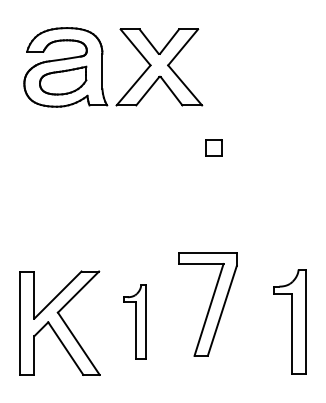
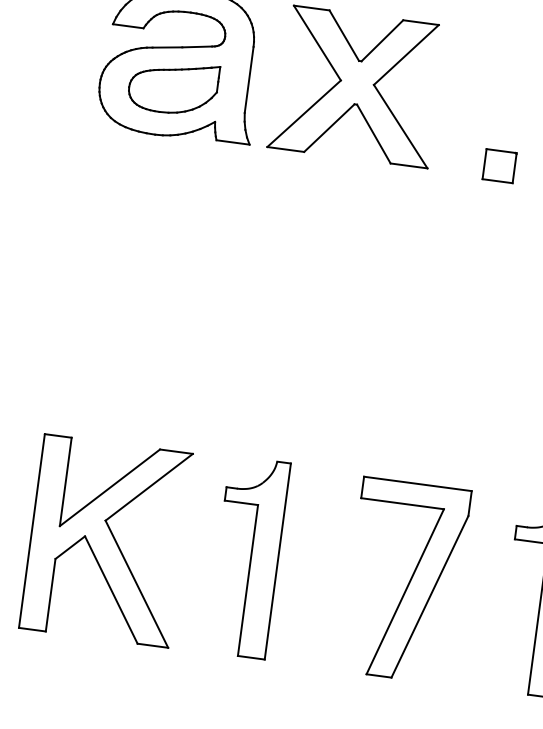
part: (213, 147) -> (499, 164), moved
part: (207, 304) -> (403, 581), moved
part: (134, 321) -> (246, 556), size x1.43

